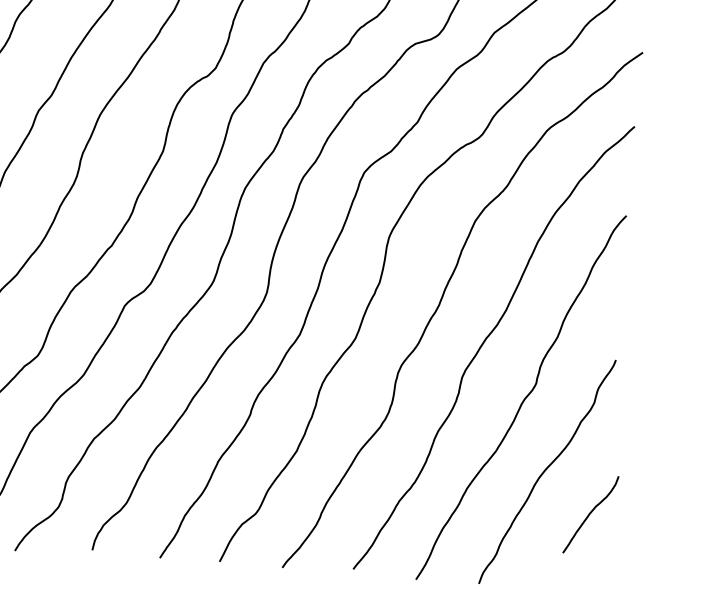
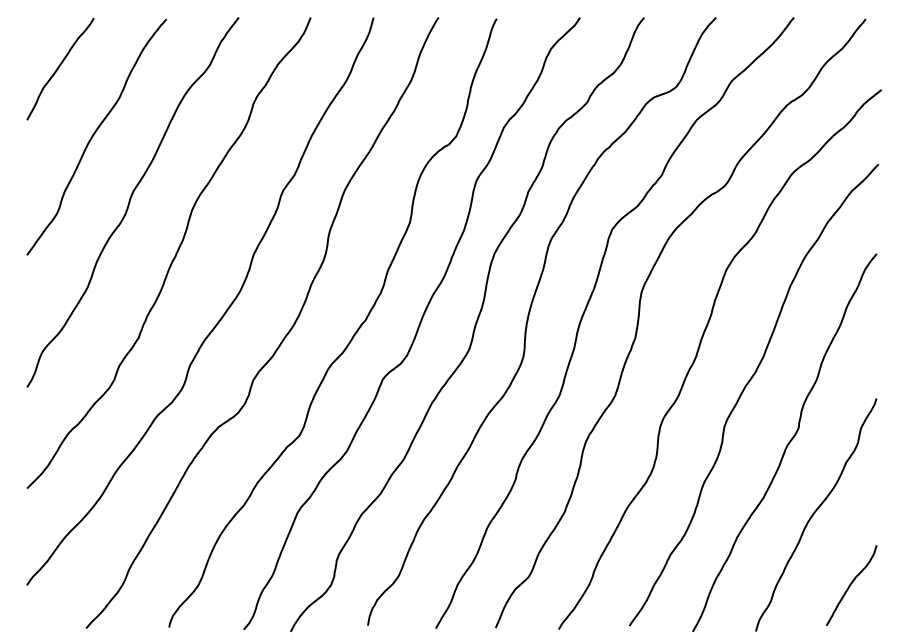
curve: (590, 514) -> (851, 585), moved

